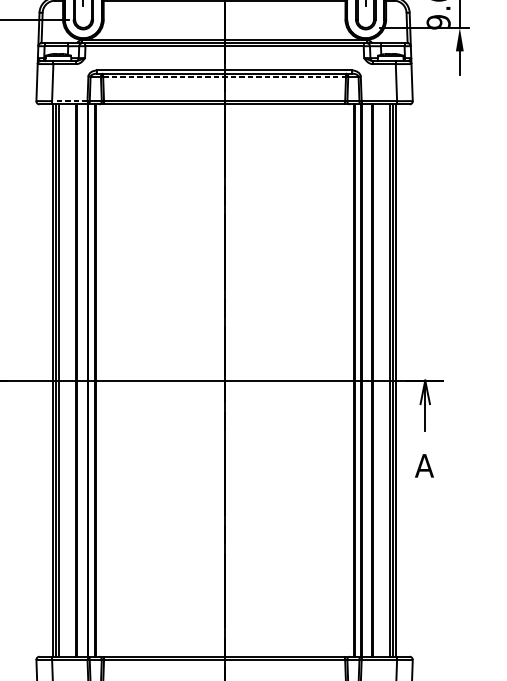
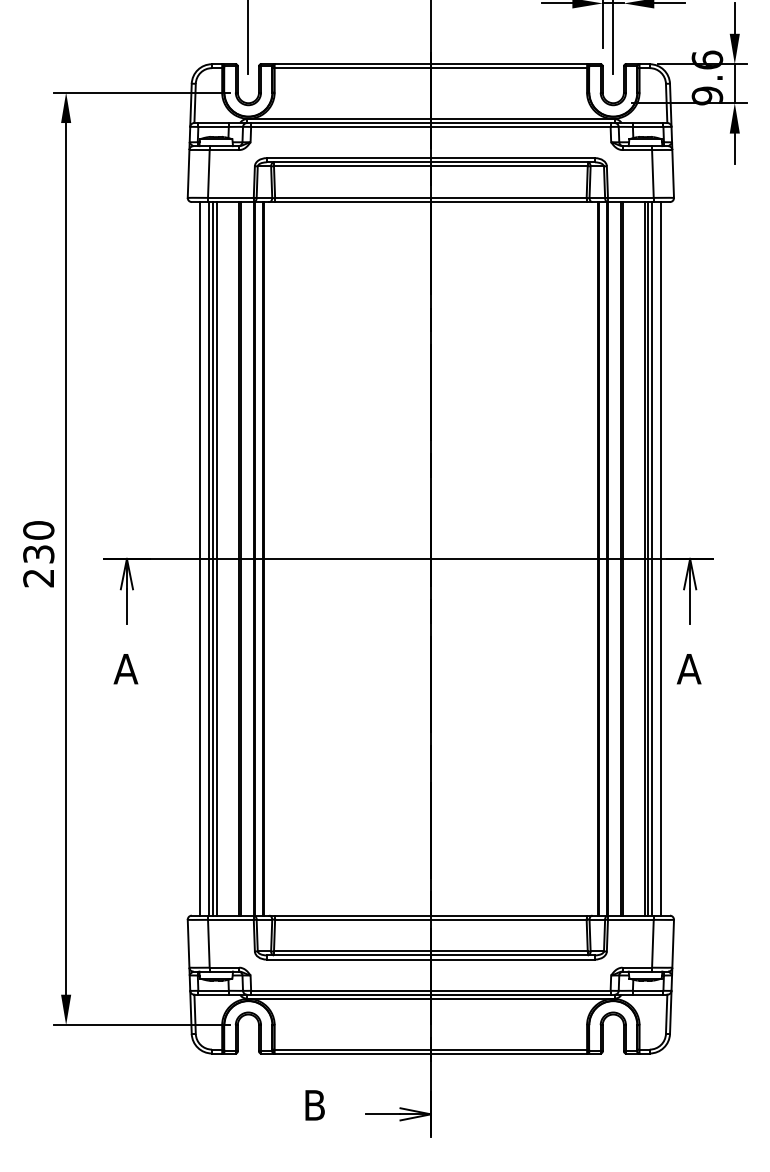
line: (224, 76) -> (430, 166), dashed -> solid
line: (69, 100) -> (230, 197), dashed -> solid
line: (46, 380) -> (200, 558), added
line: (403, 380) -> (661, 558), added

